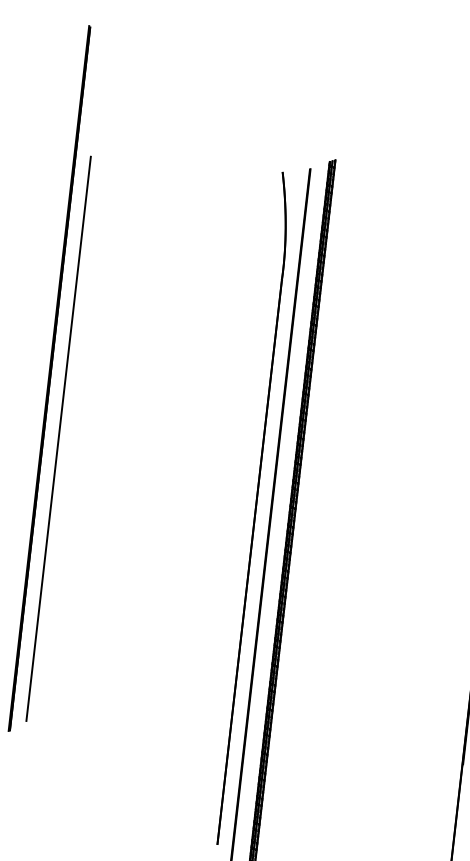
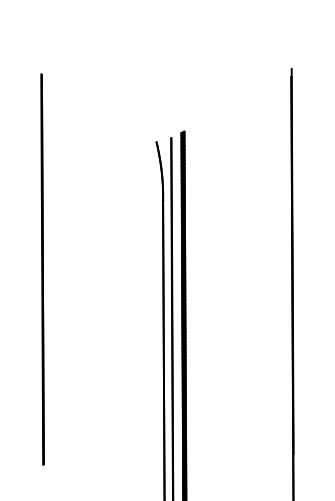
line: (58, 438) -> (51, 301), removed

